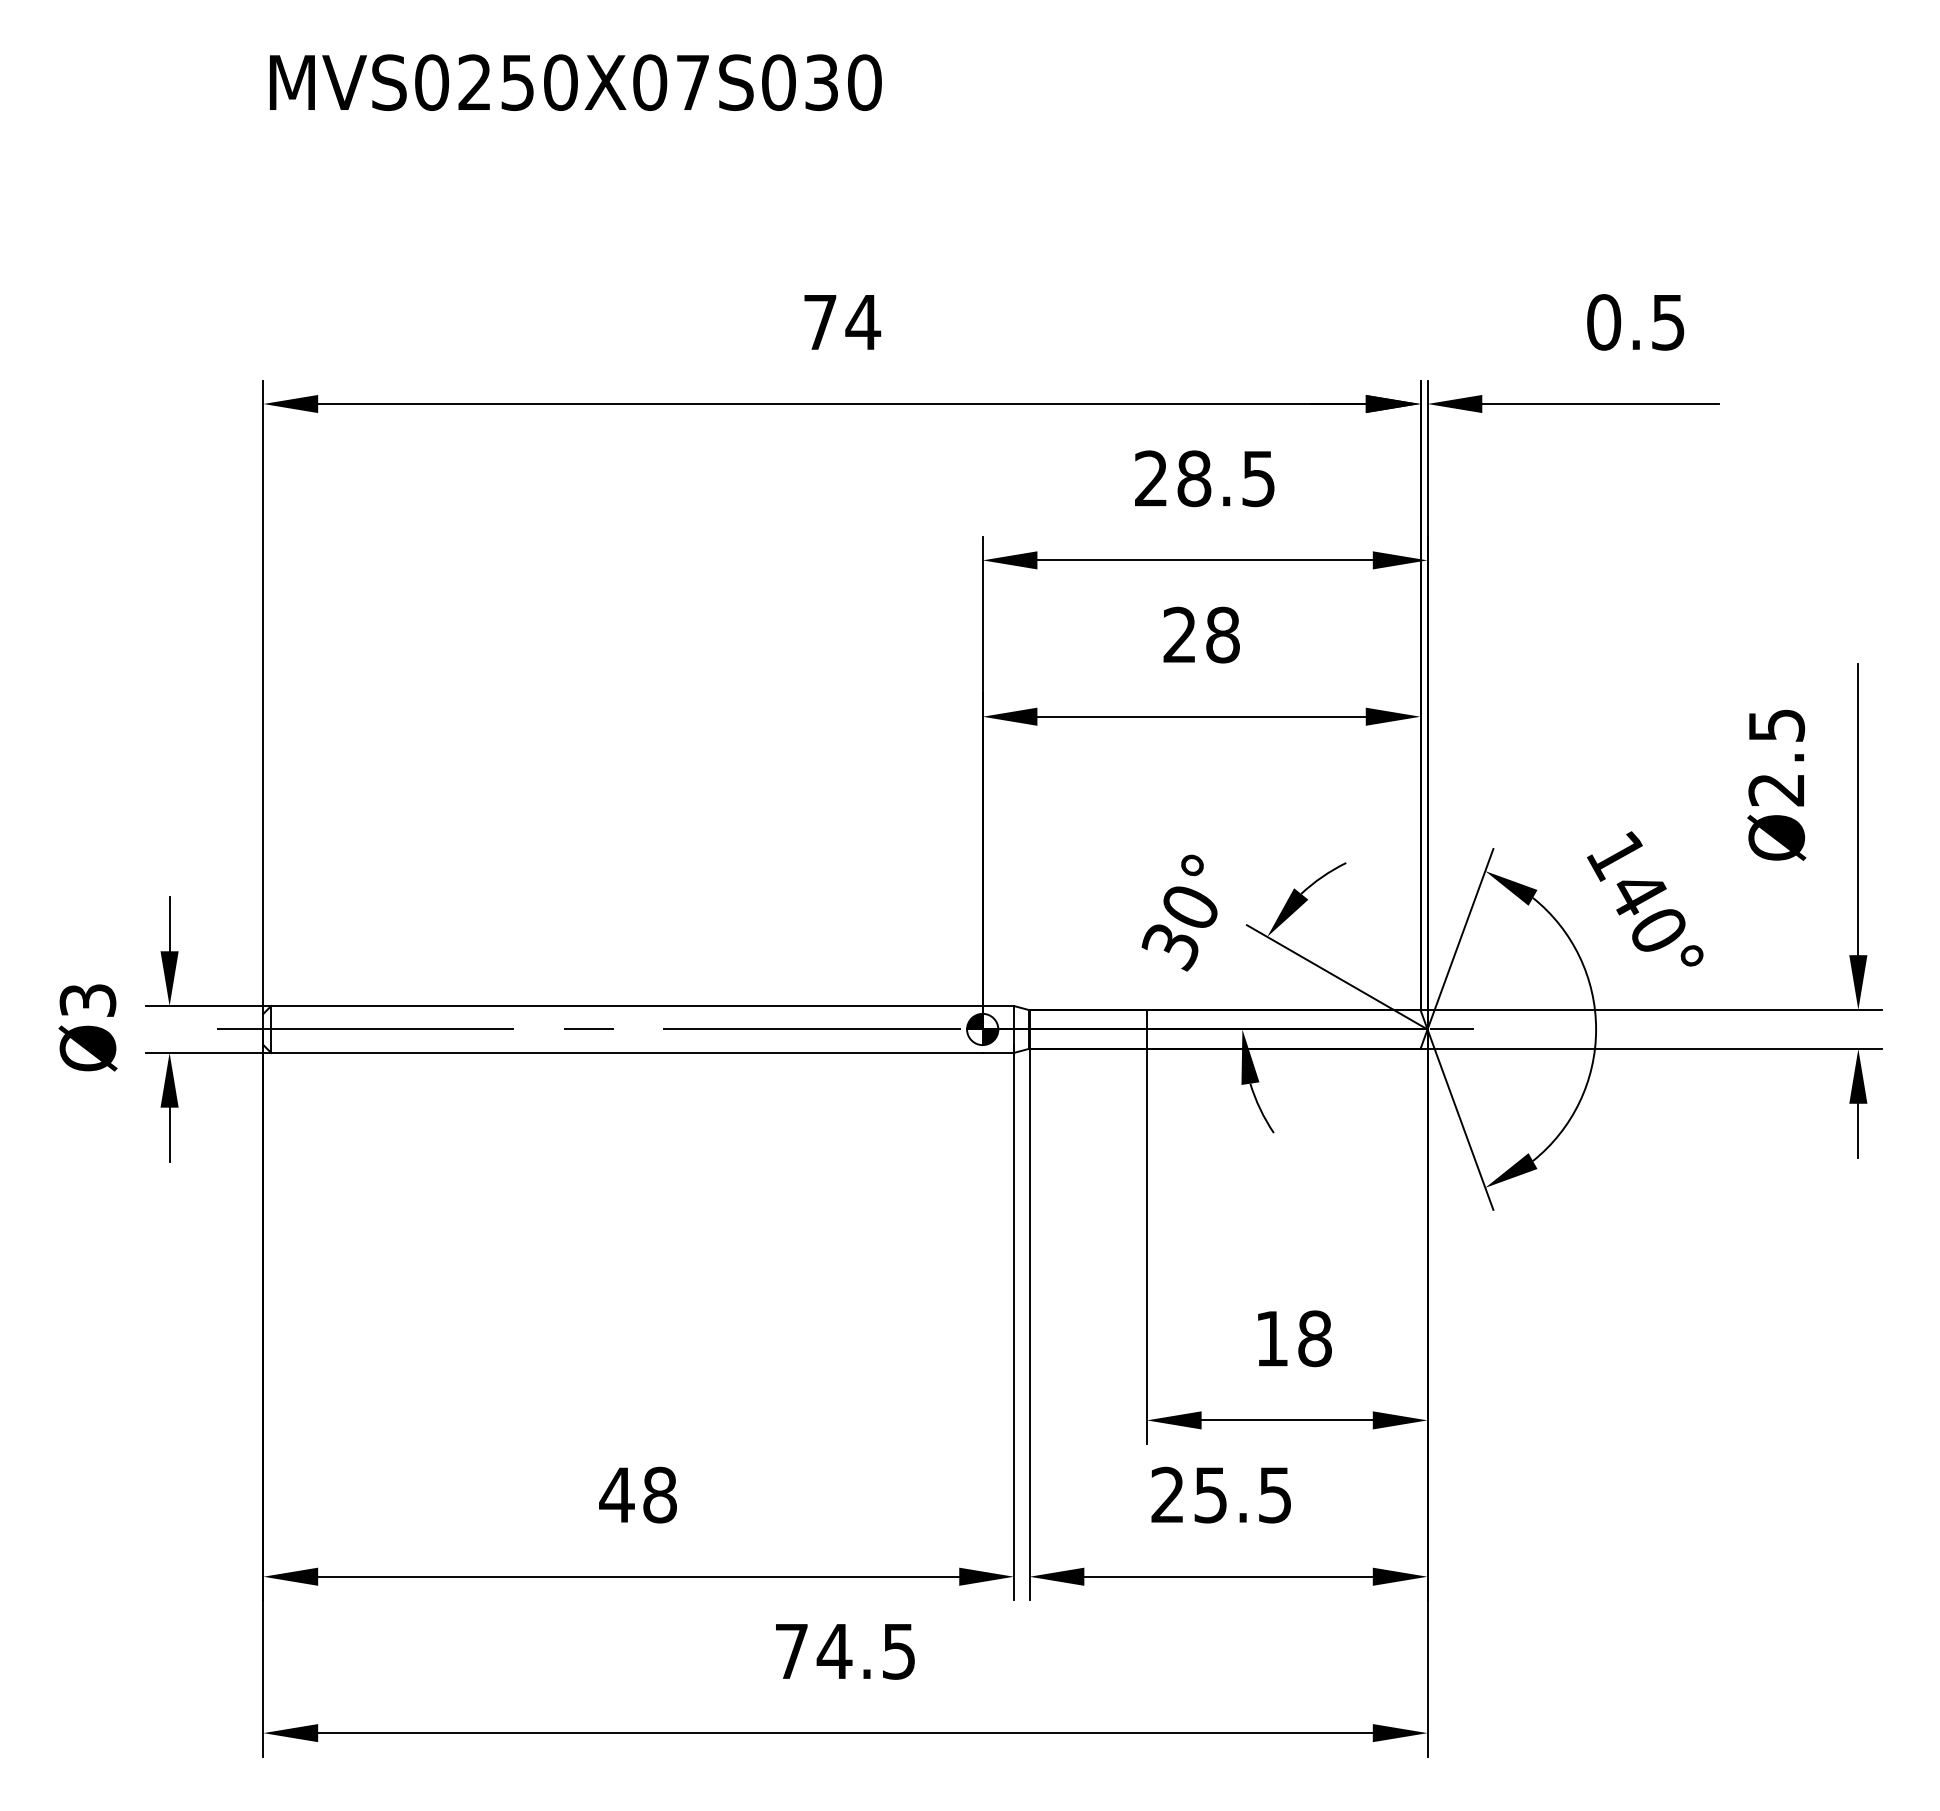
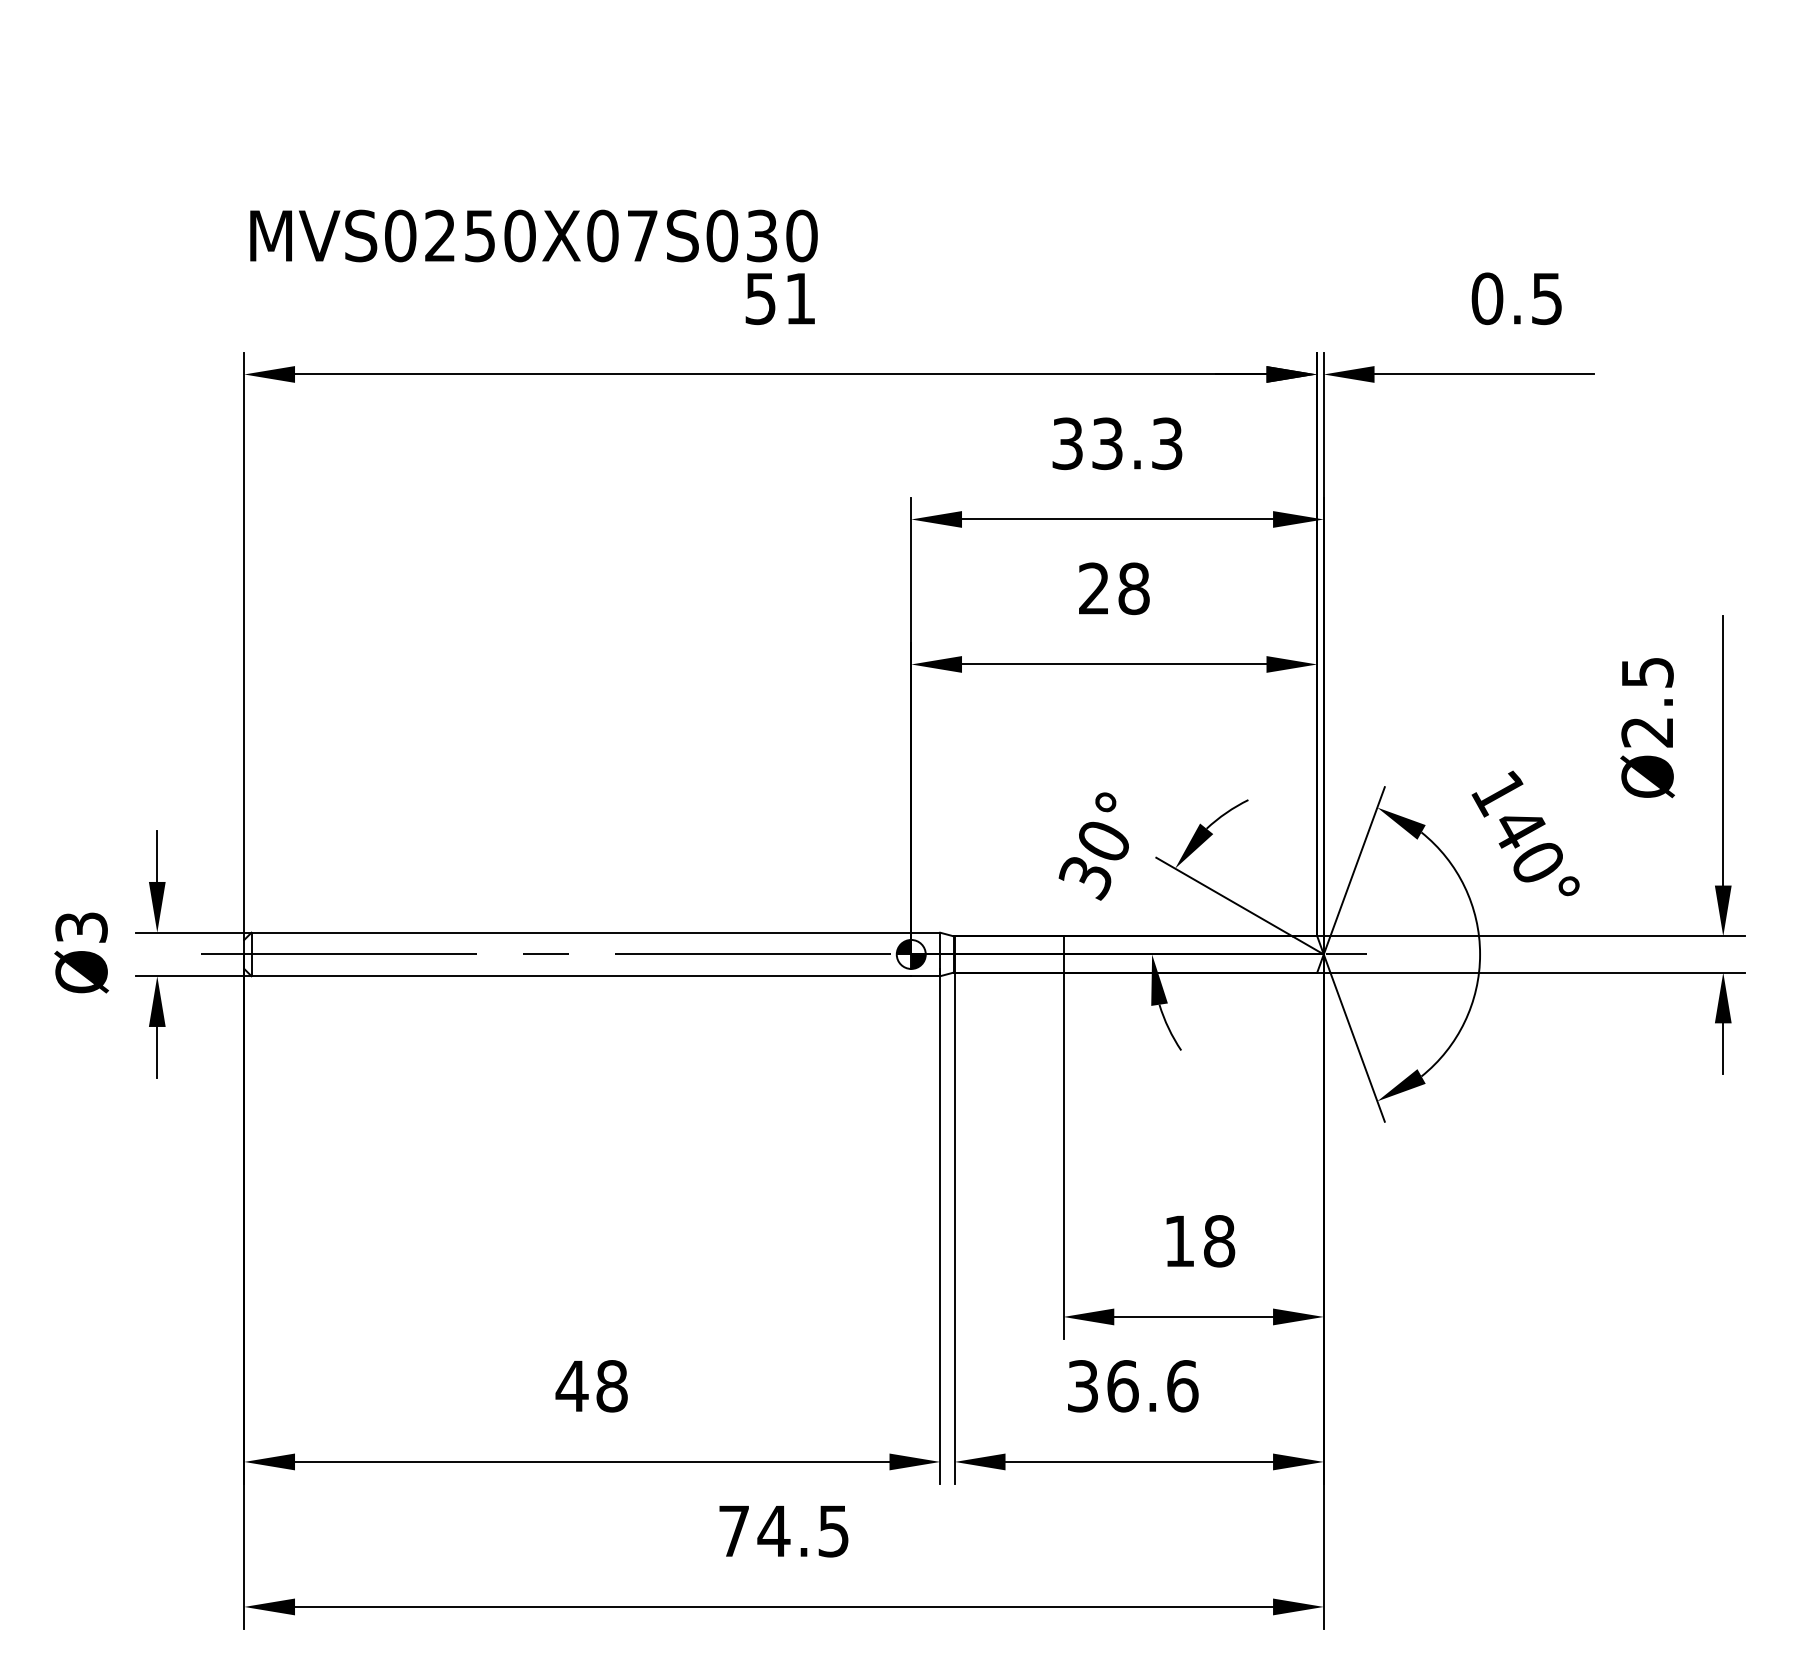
text: (575, 82) -> (533, 235), moved
text: (842, 322) -> (781, 298), 74 -> 51
text: (1204, 478) -> (1116, 443), 28.5 -> 33.3
text: (1221, 1494) -> (1132, 1385), 25.5 -> 36.6

